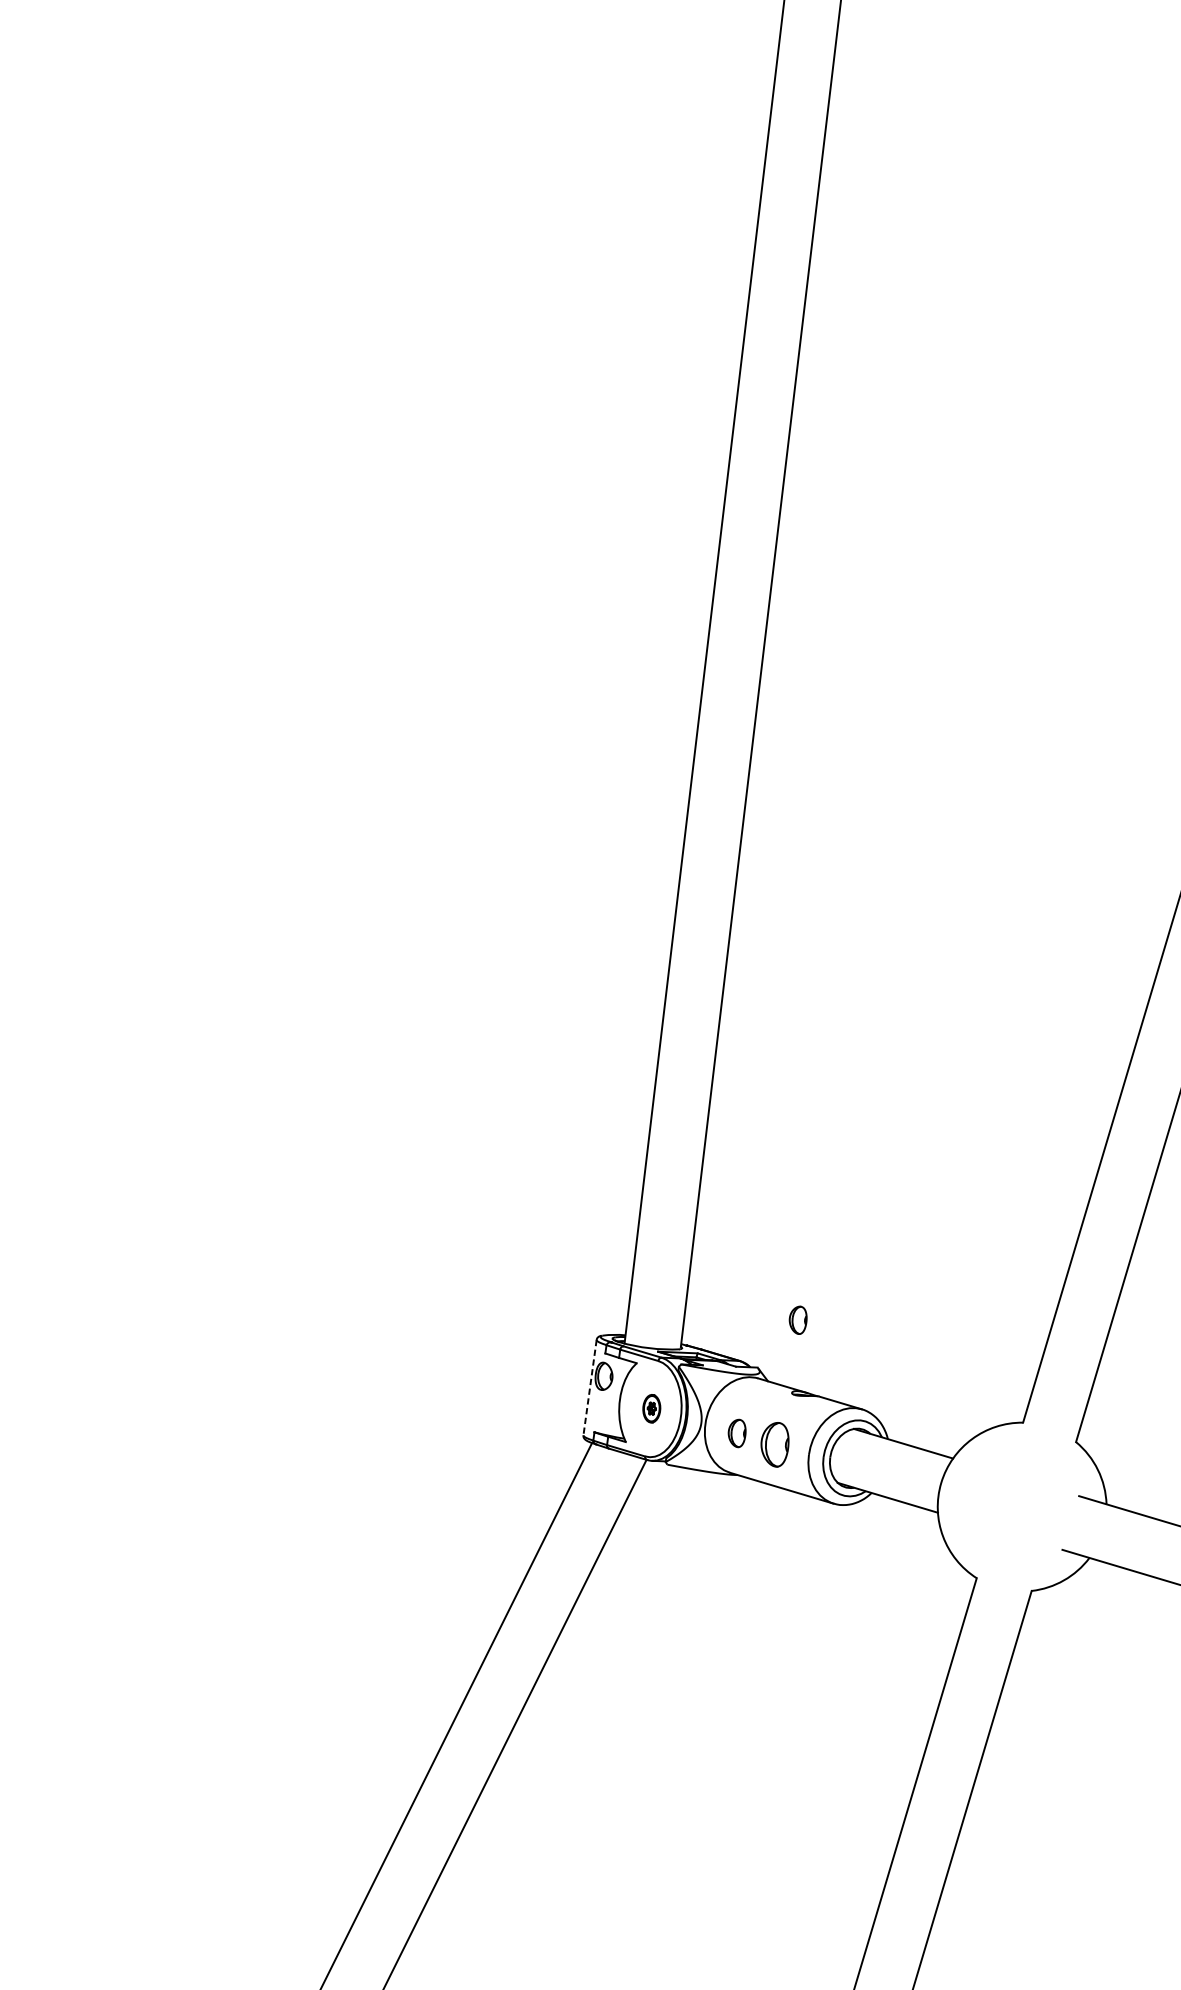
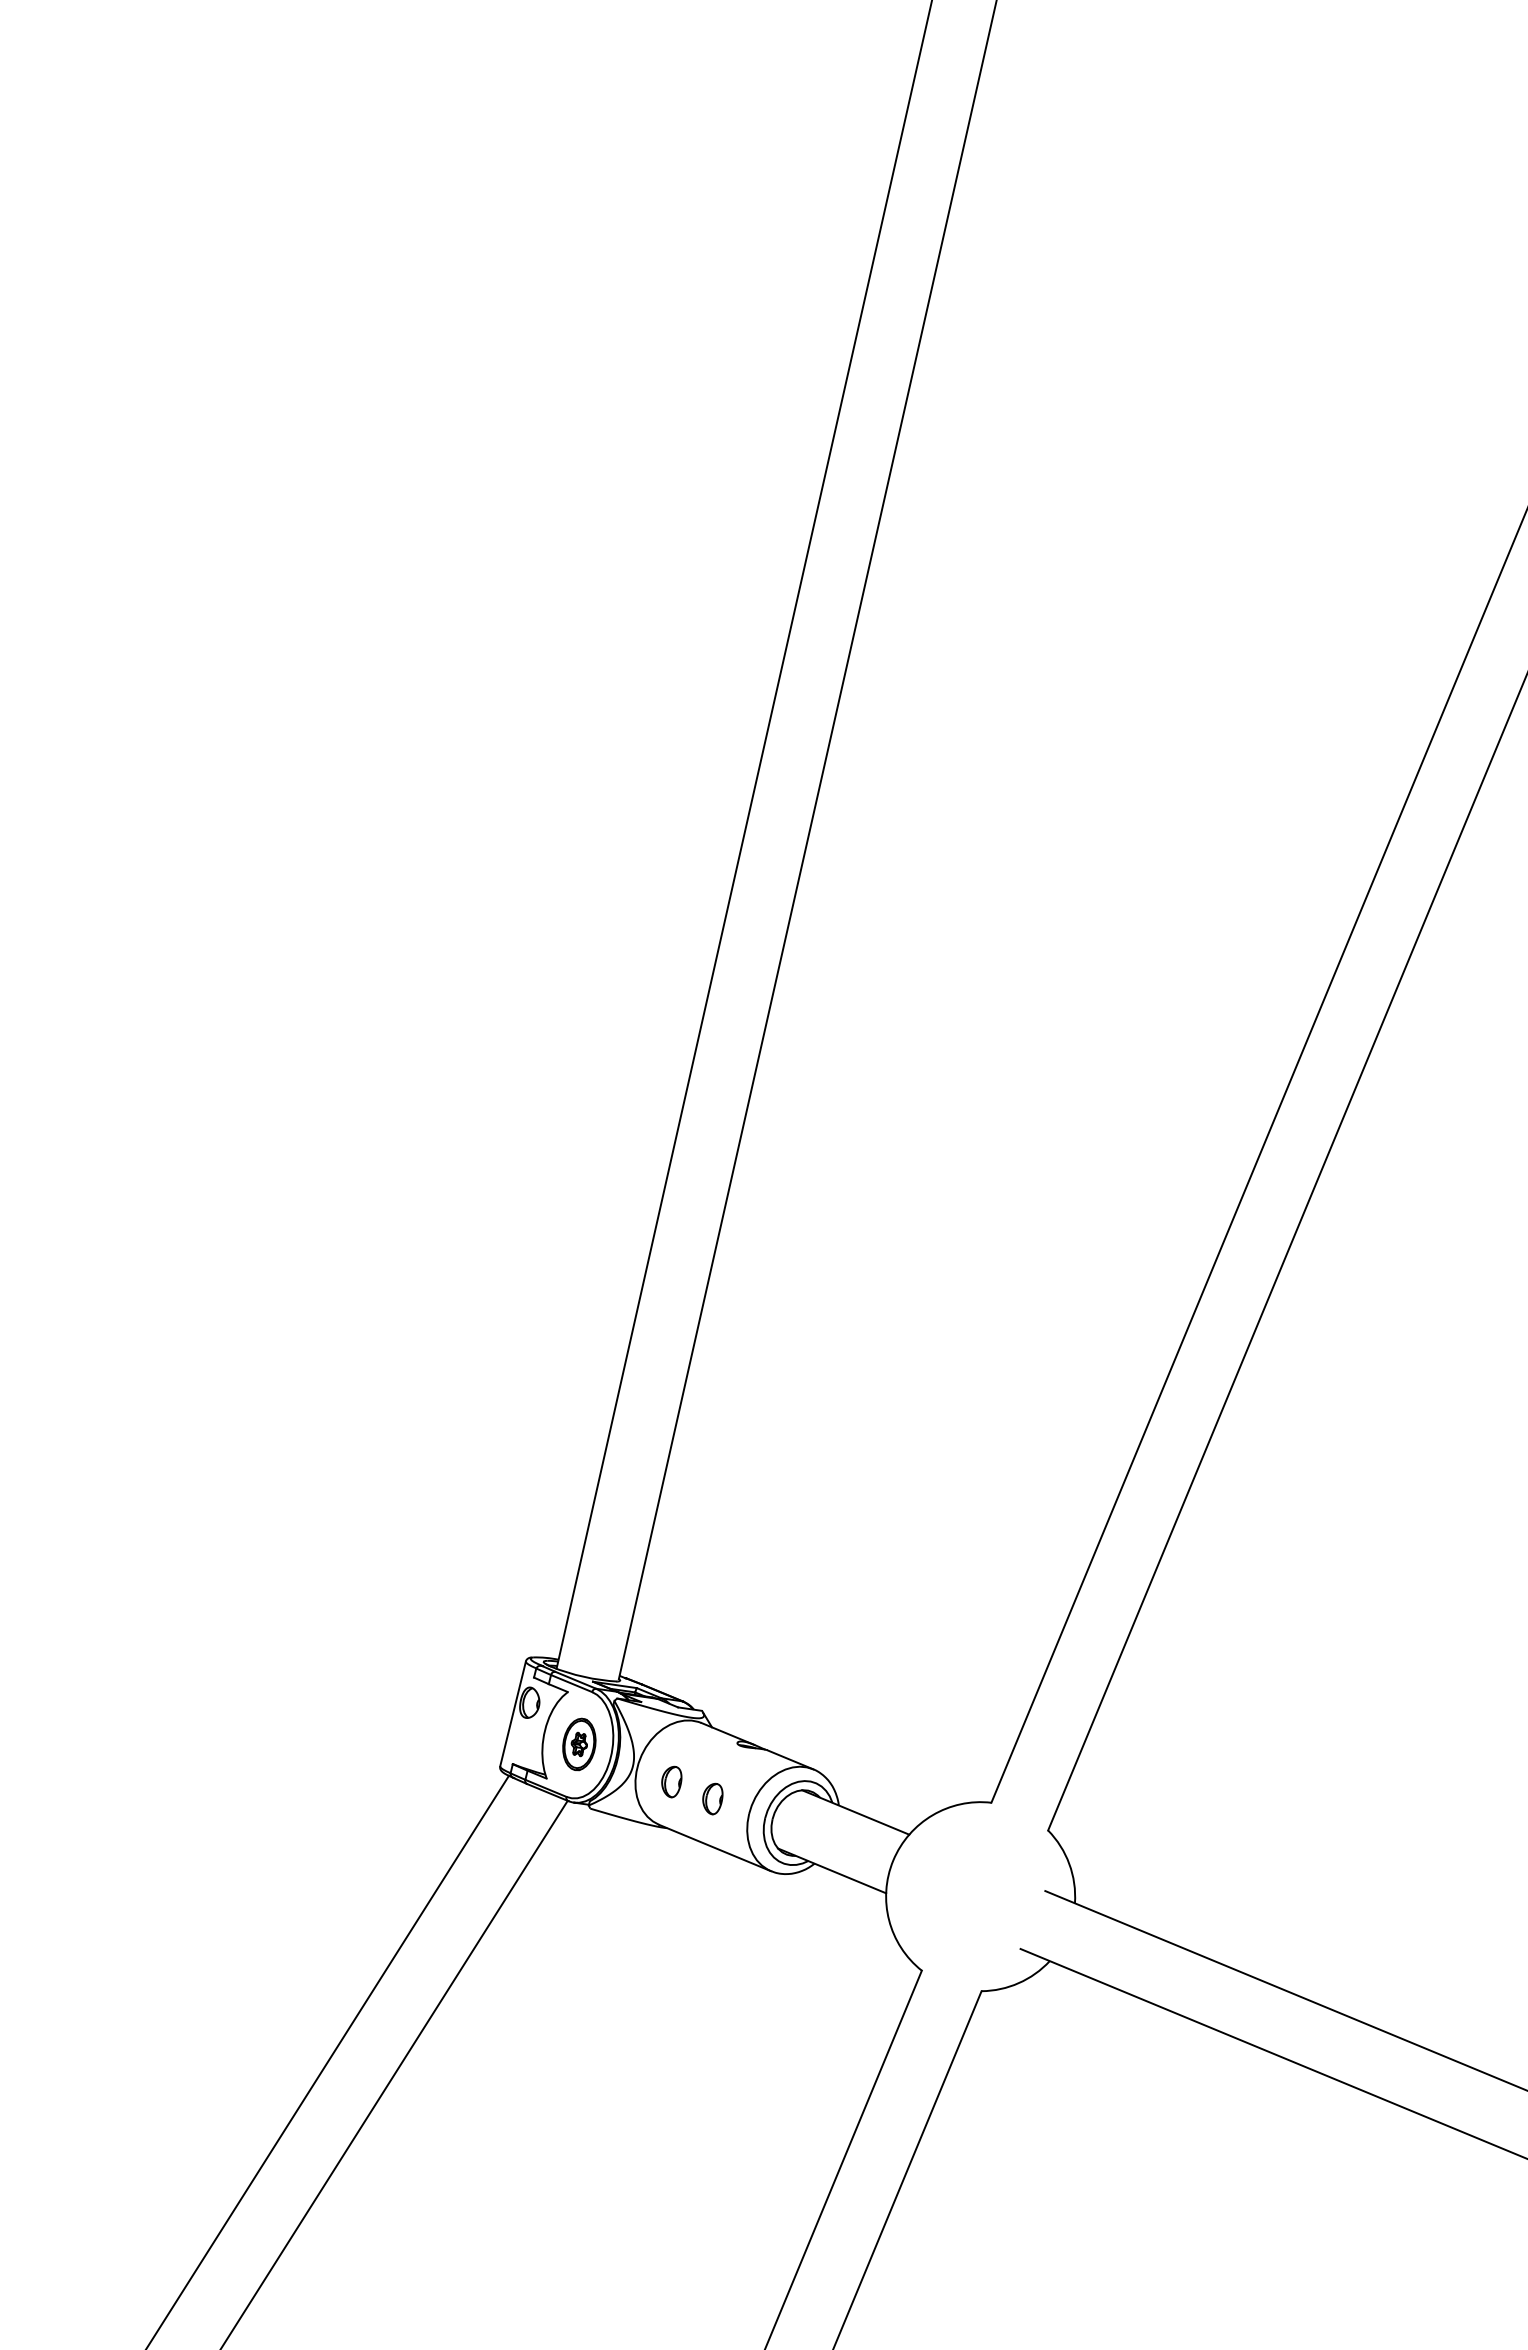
part: (798, 1320) -> (752, 1662), removed
line: (590, 1387) -> (513, 1713), dashed -> solid
part: (651, 1408) -> (579, 1744), size x1.67
part: (774, 1444) -> (712, 1798), size x0.62

